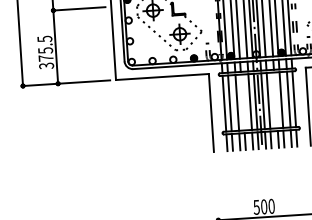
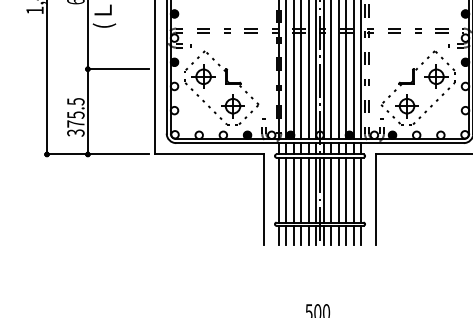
line: (276, 99) -> (339, 189), added
line: (242, 102) -> (300, 189), added

